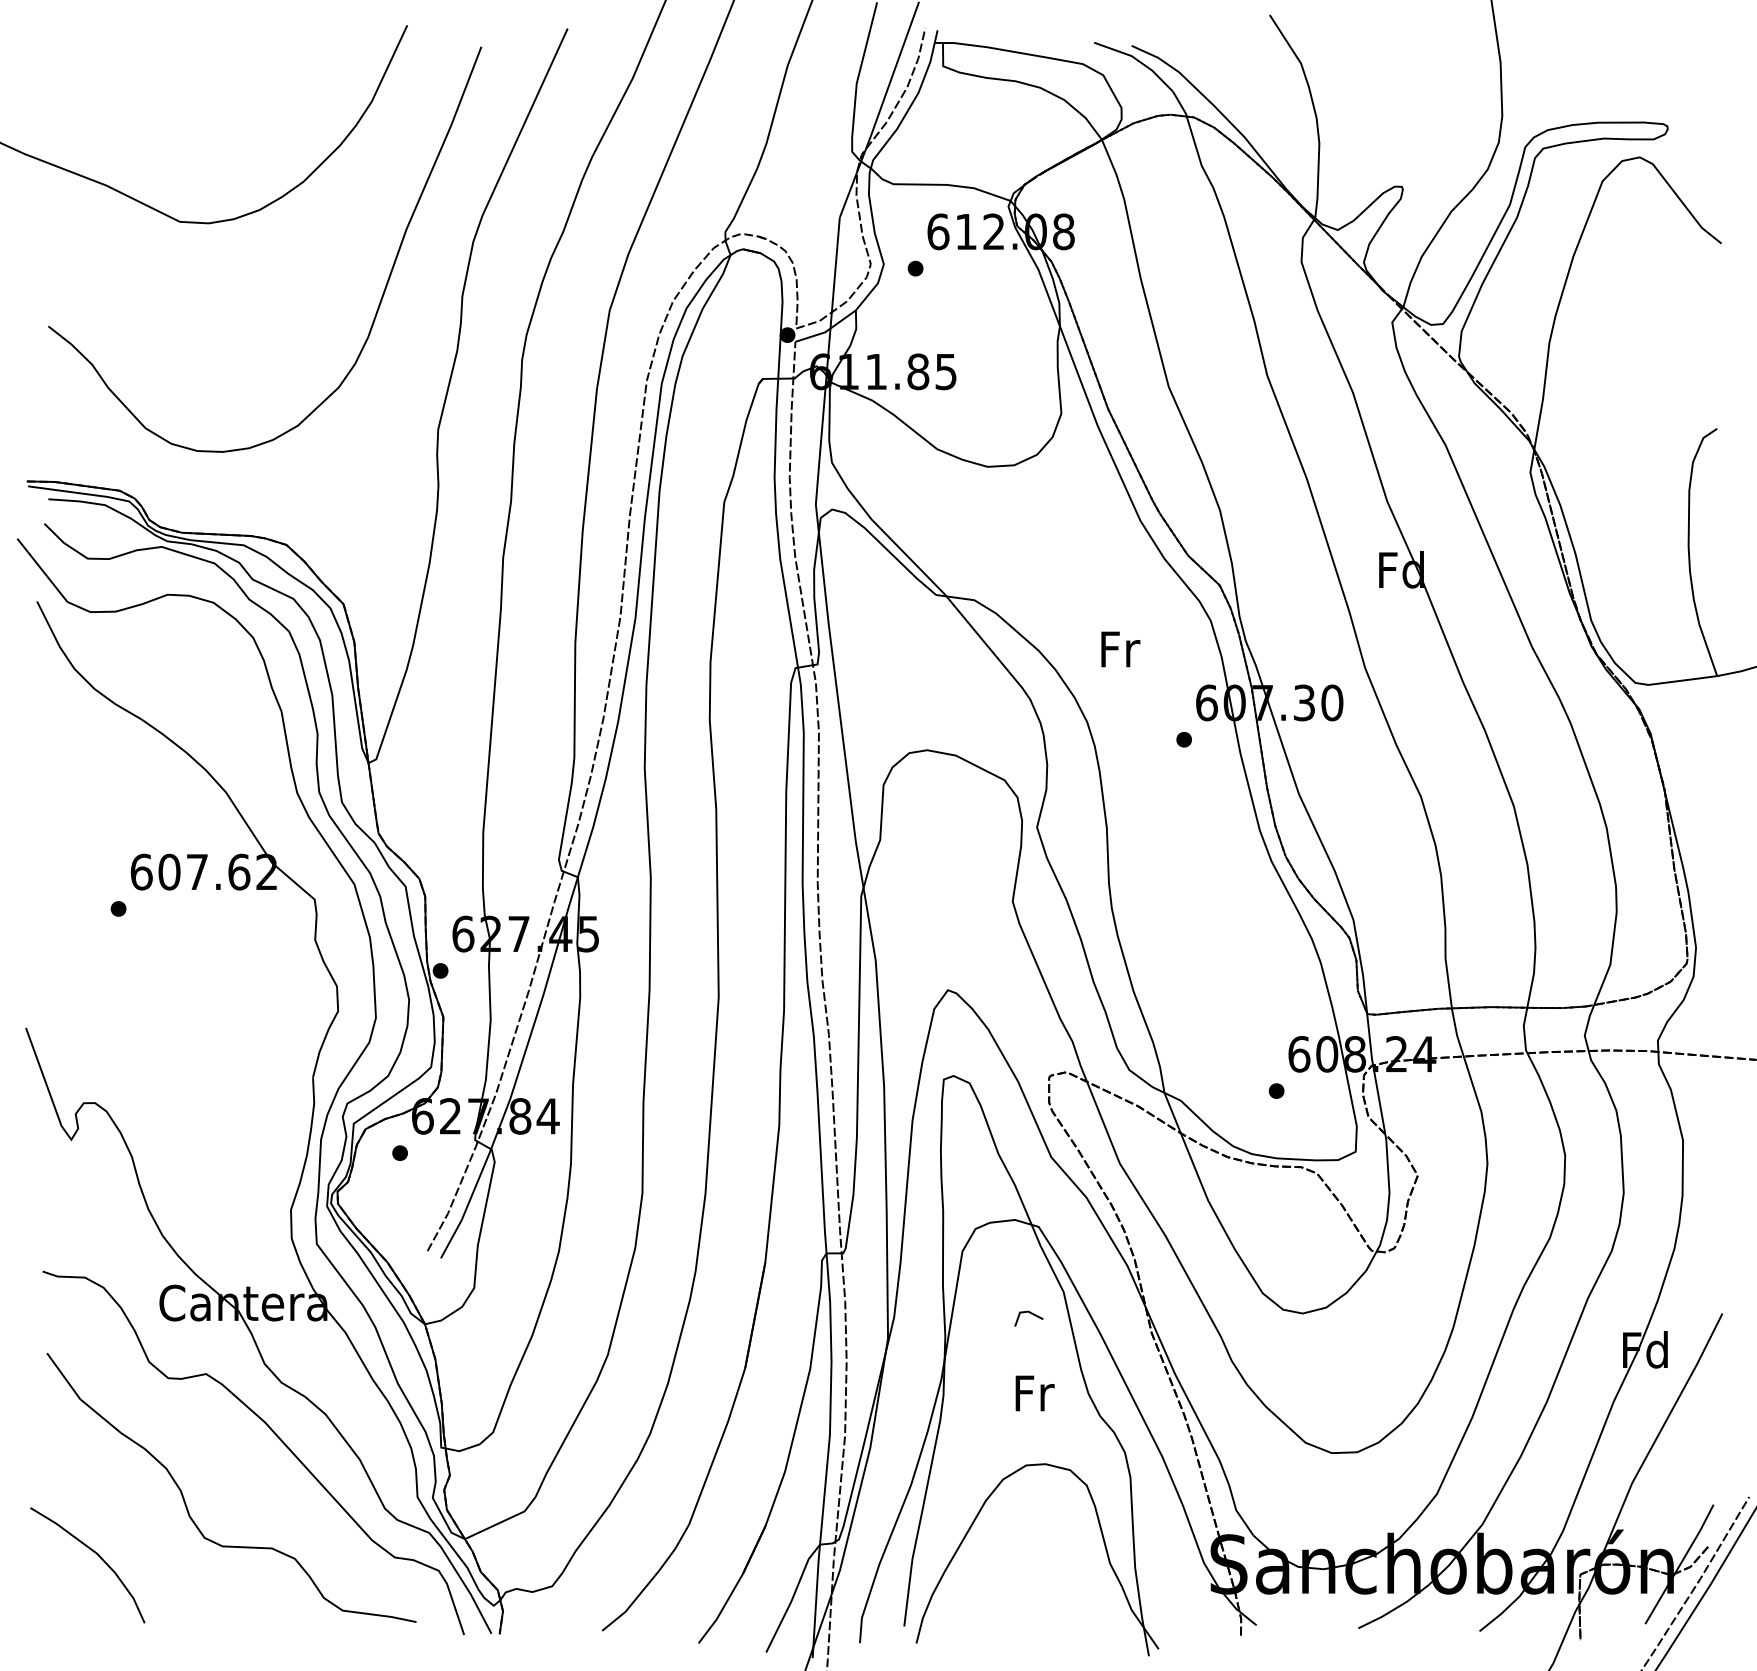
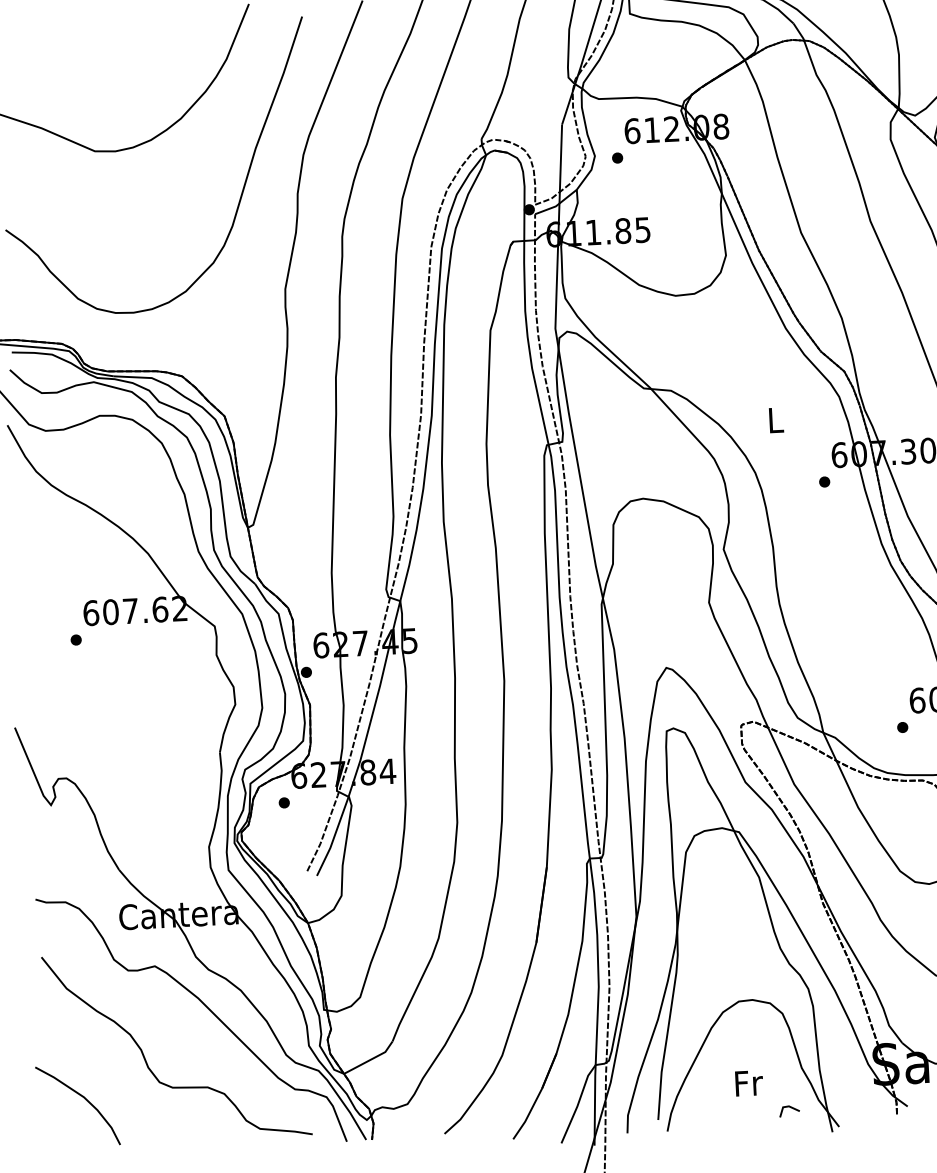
text: (1120, 649) -> (776, 420), Fr -> L
line: (1031, 1314) -> (791, 1108), moved
text: (1034, 1393) -> (748, 1083), moved

